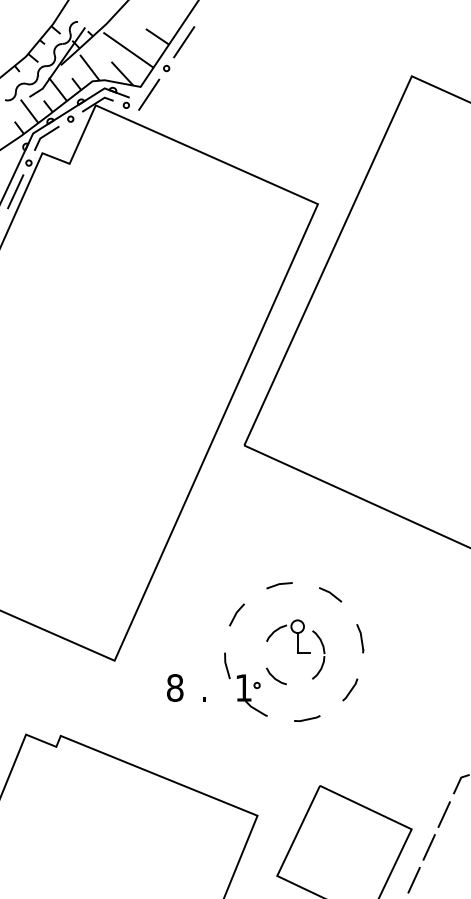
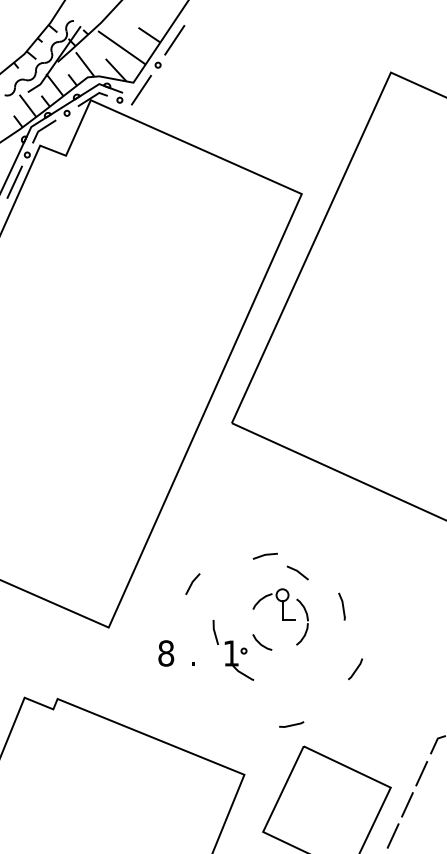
line: (330, 594) -> (297, 572), moved
line: (236, 614) -> (192, 583), moved
line: (351, 689) -> (356, 668), moved
line: (307, 718) -> (291, 724), moved

